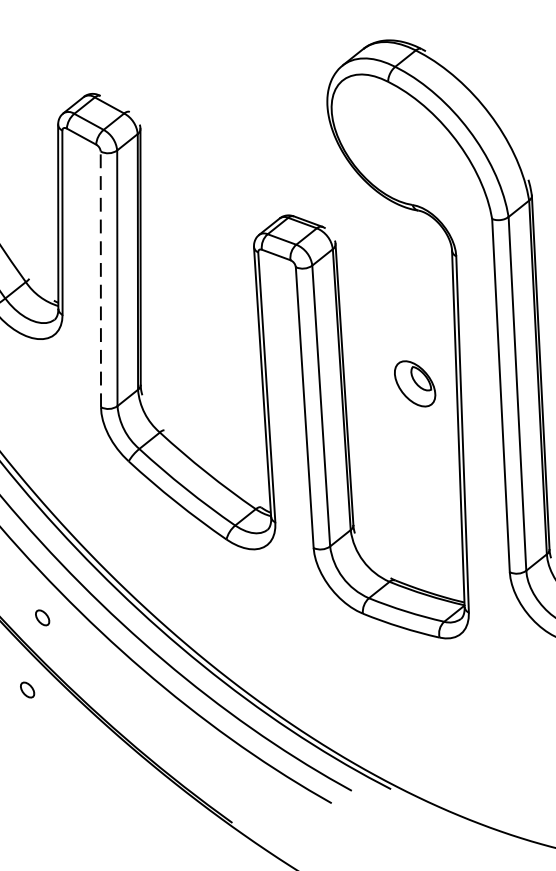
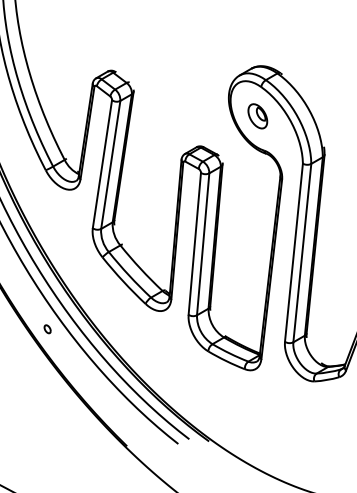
line: (101, 279) -> (102, 164), dashed -> solid
part: (414, 384) -> (257, 116), moved
part: (27, 690) -> (34, 364), removed

